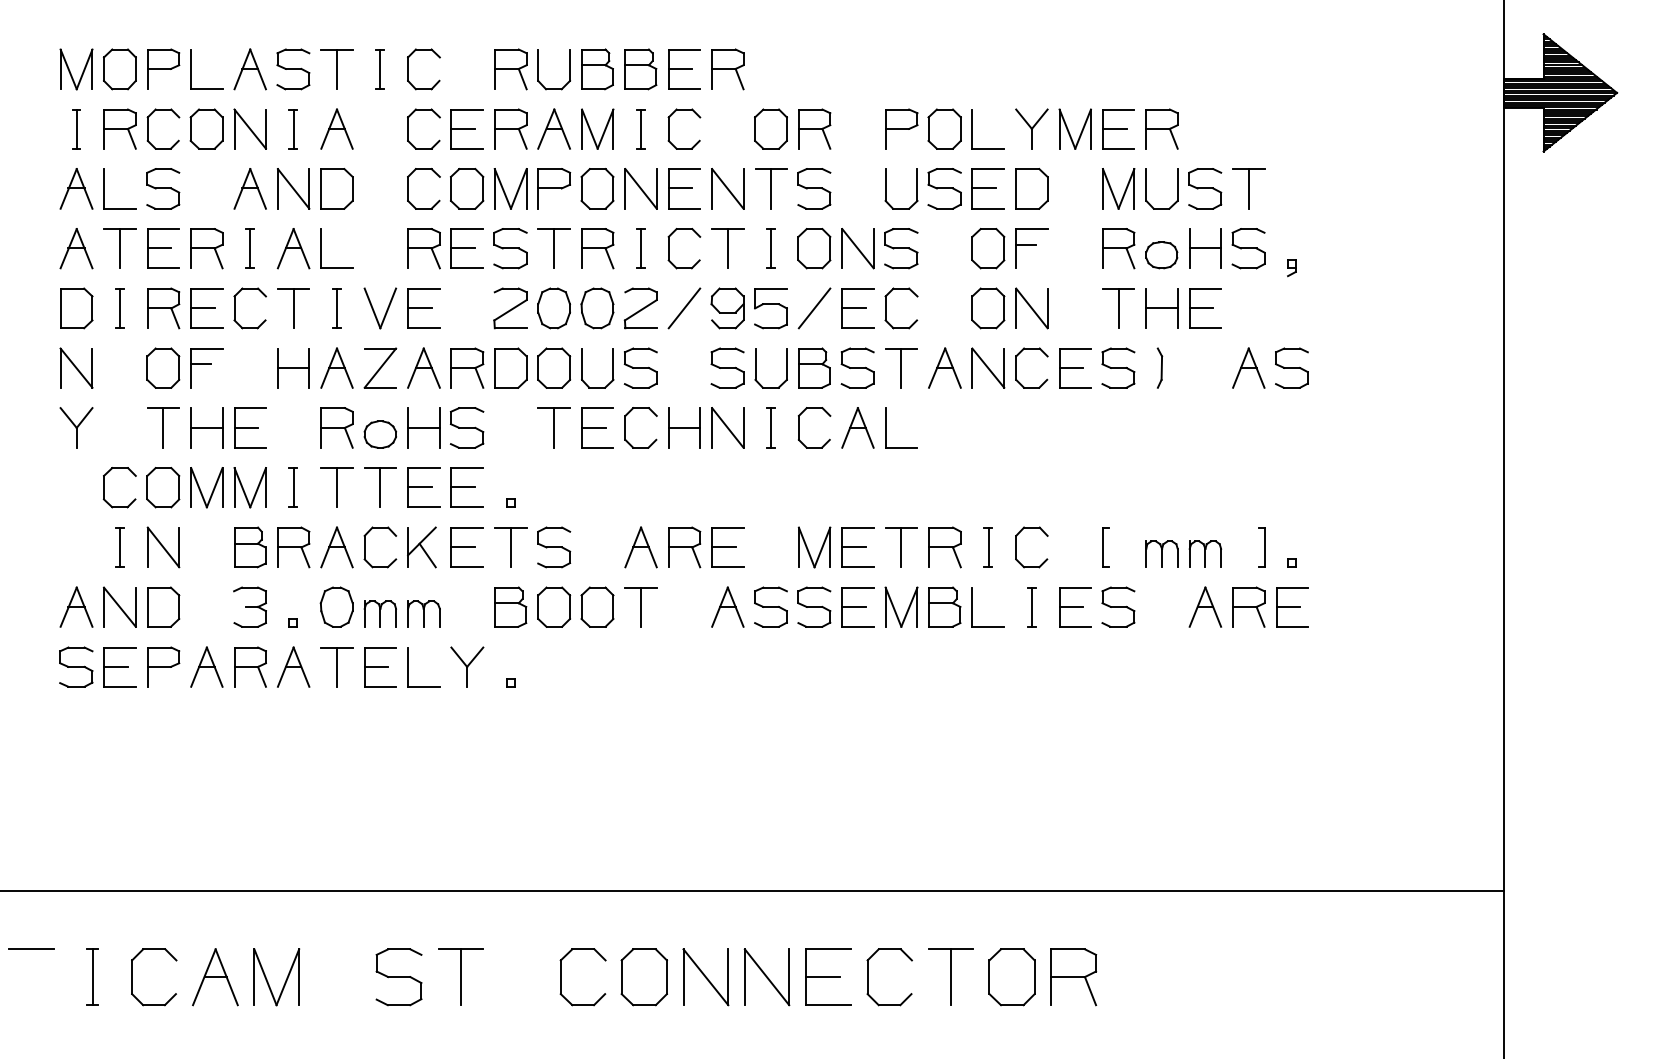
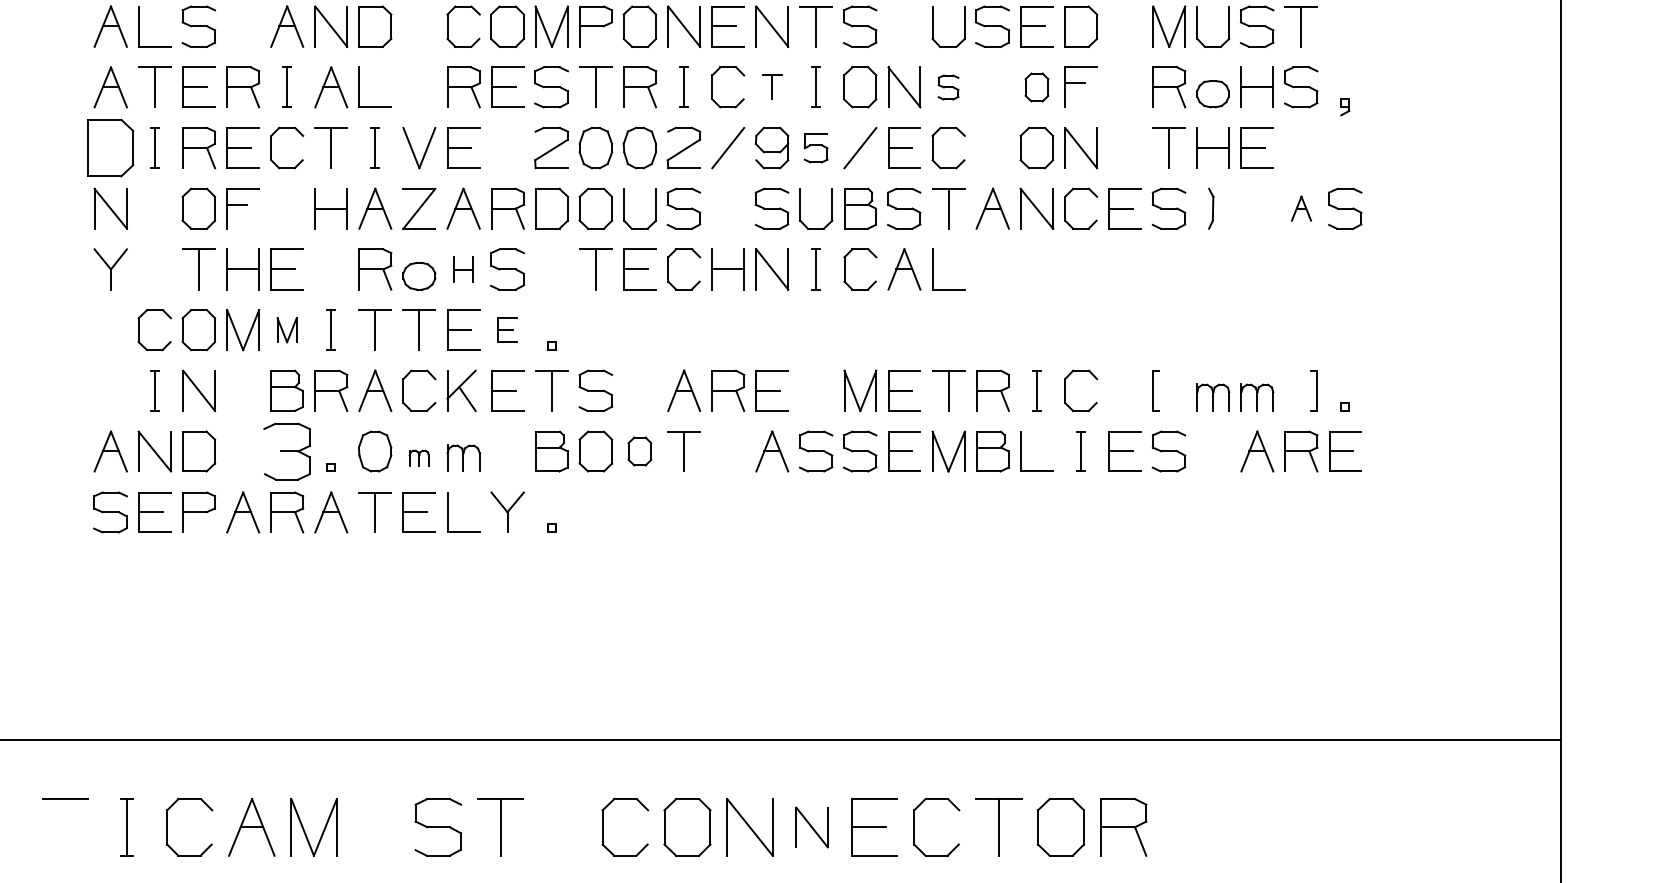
part: (727, 248) -> (771, 87), size x0.6
part: (901, 248) -> (948, 87), size x0.6
part: (988, 248) -> (1037, 87), size x0.7
part: (76, 308) -> (110, 148), size x1.4
part: (770, 308) -> (815, 148), size x0.7
part: (1248, 367) -> (1301, 208), size x0.6
part: (423, 427) -> (463, 269), size x0.6
part: (249, 487) -> (286, 329), size x0.6
part: (466, 487) -> (506, 329), size x0.6
part: (249, 606) -> (286, 450), size x1.4
part: (597, 606) -> (639, 450), size x0.7
part: (379, 613) -> (418, 457), size x0.6
part: (766, 977) -> (811, 827), size x0.7

